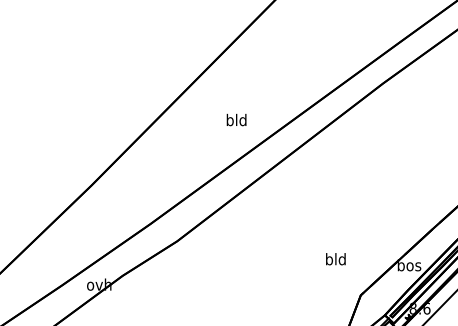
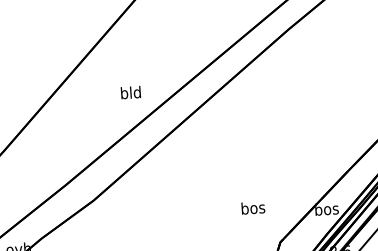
text: (236, 119) -> (130, 92), moved
text: (335, 259) -> (252, 208), bld -> bos

